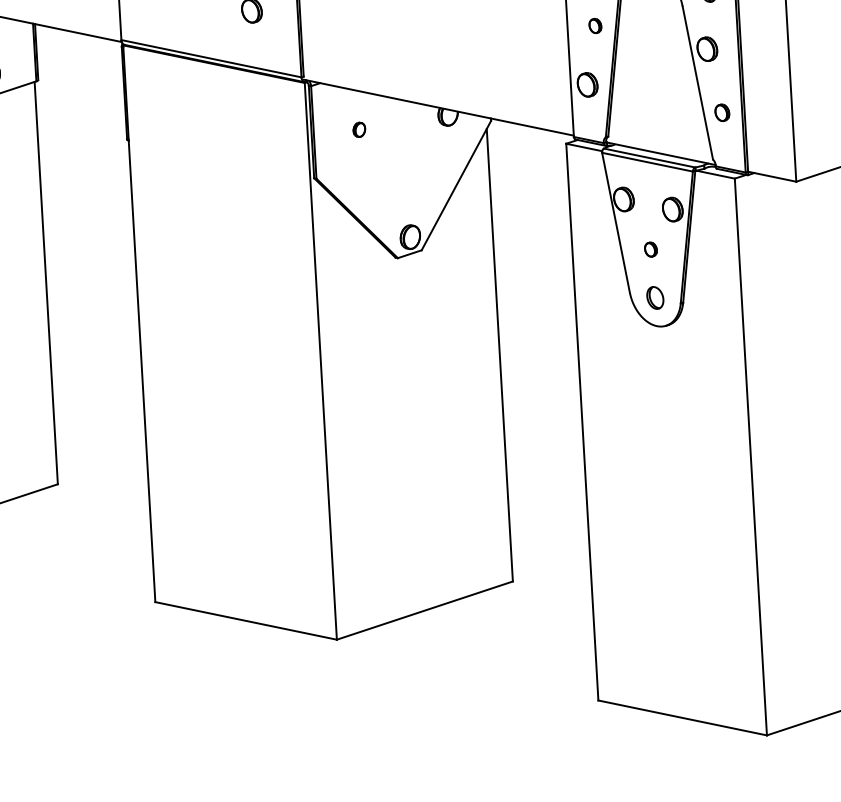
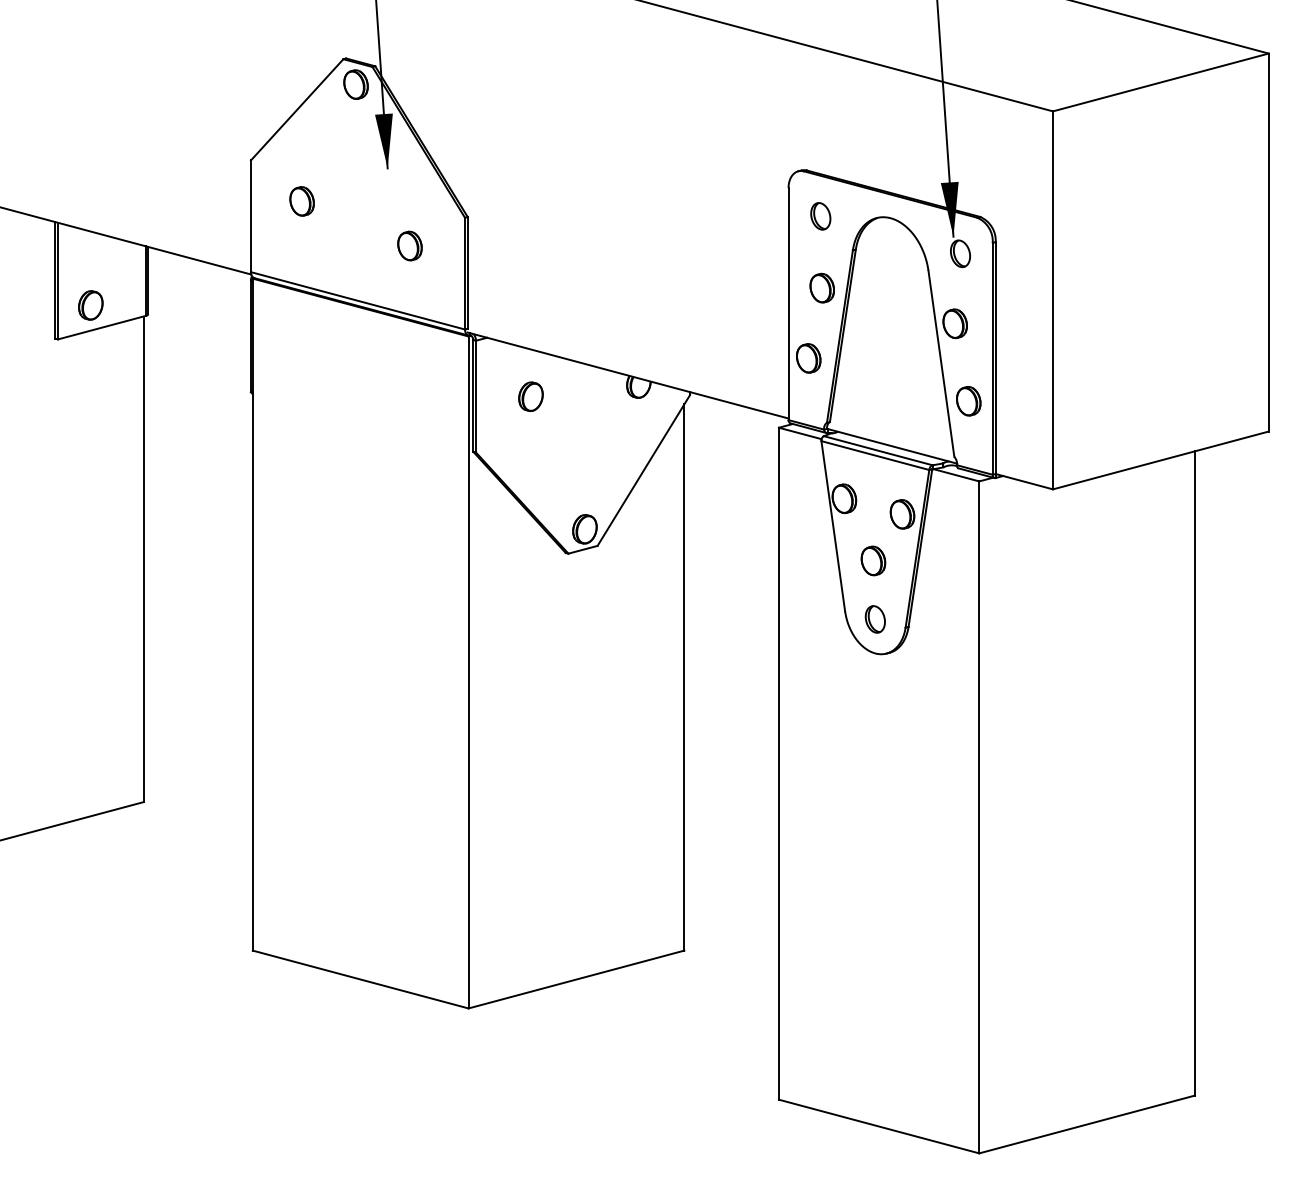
part: (594, 25) -> (821, 287), size x1.67
part: (722, 112) -> (968, 401), size x1.43
part: (358, 129) -> (530, 396), size x1.67
part: (650, 249) -> (873, 560), size x1.67

